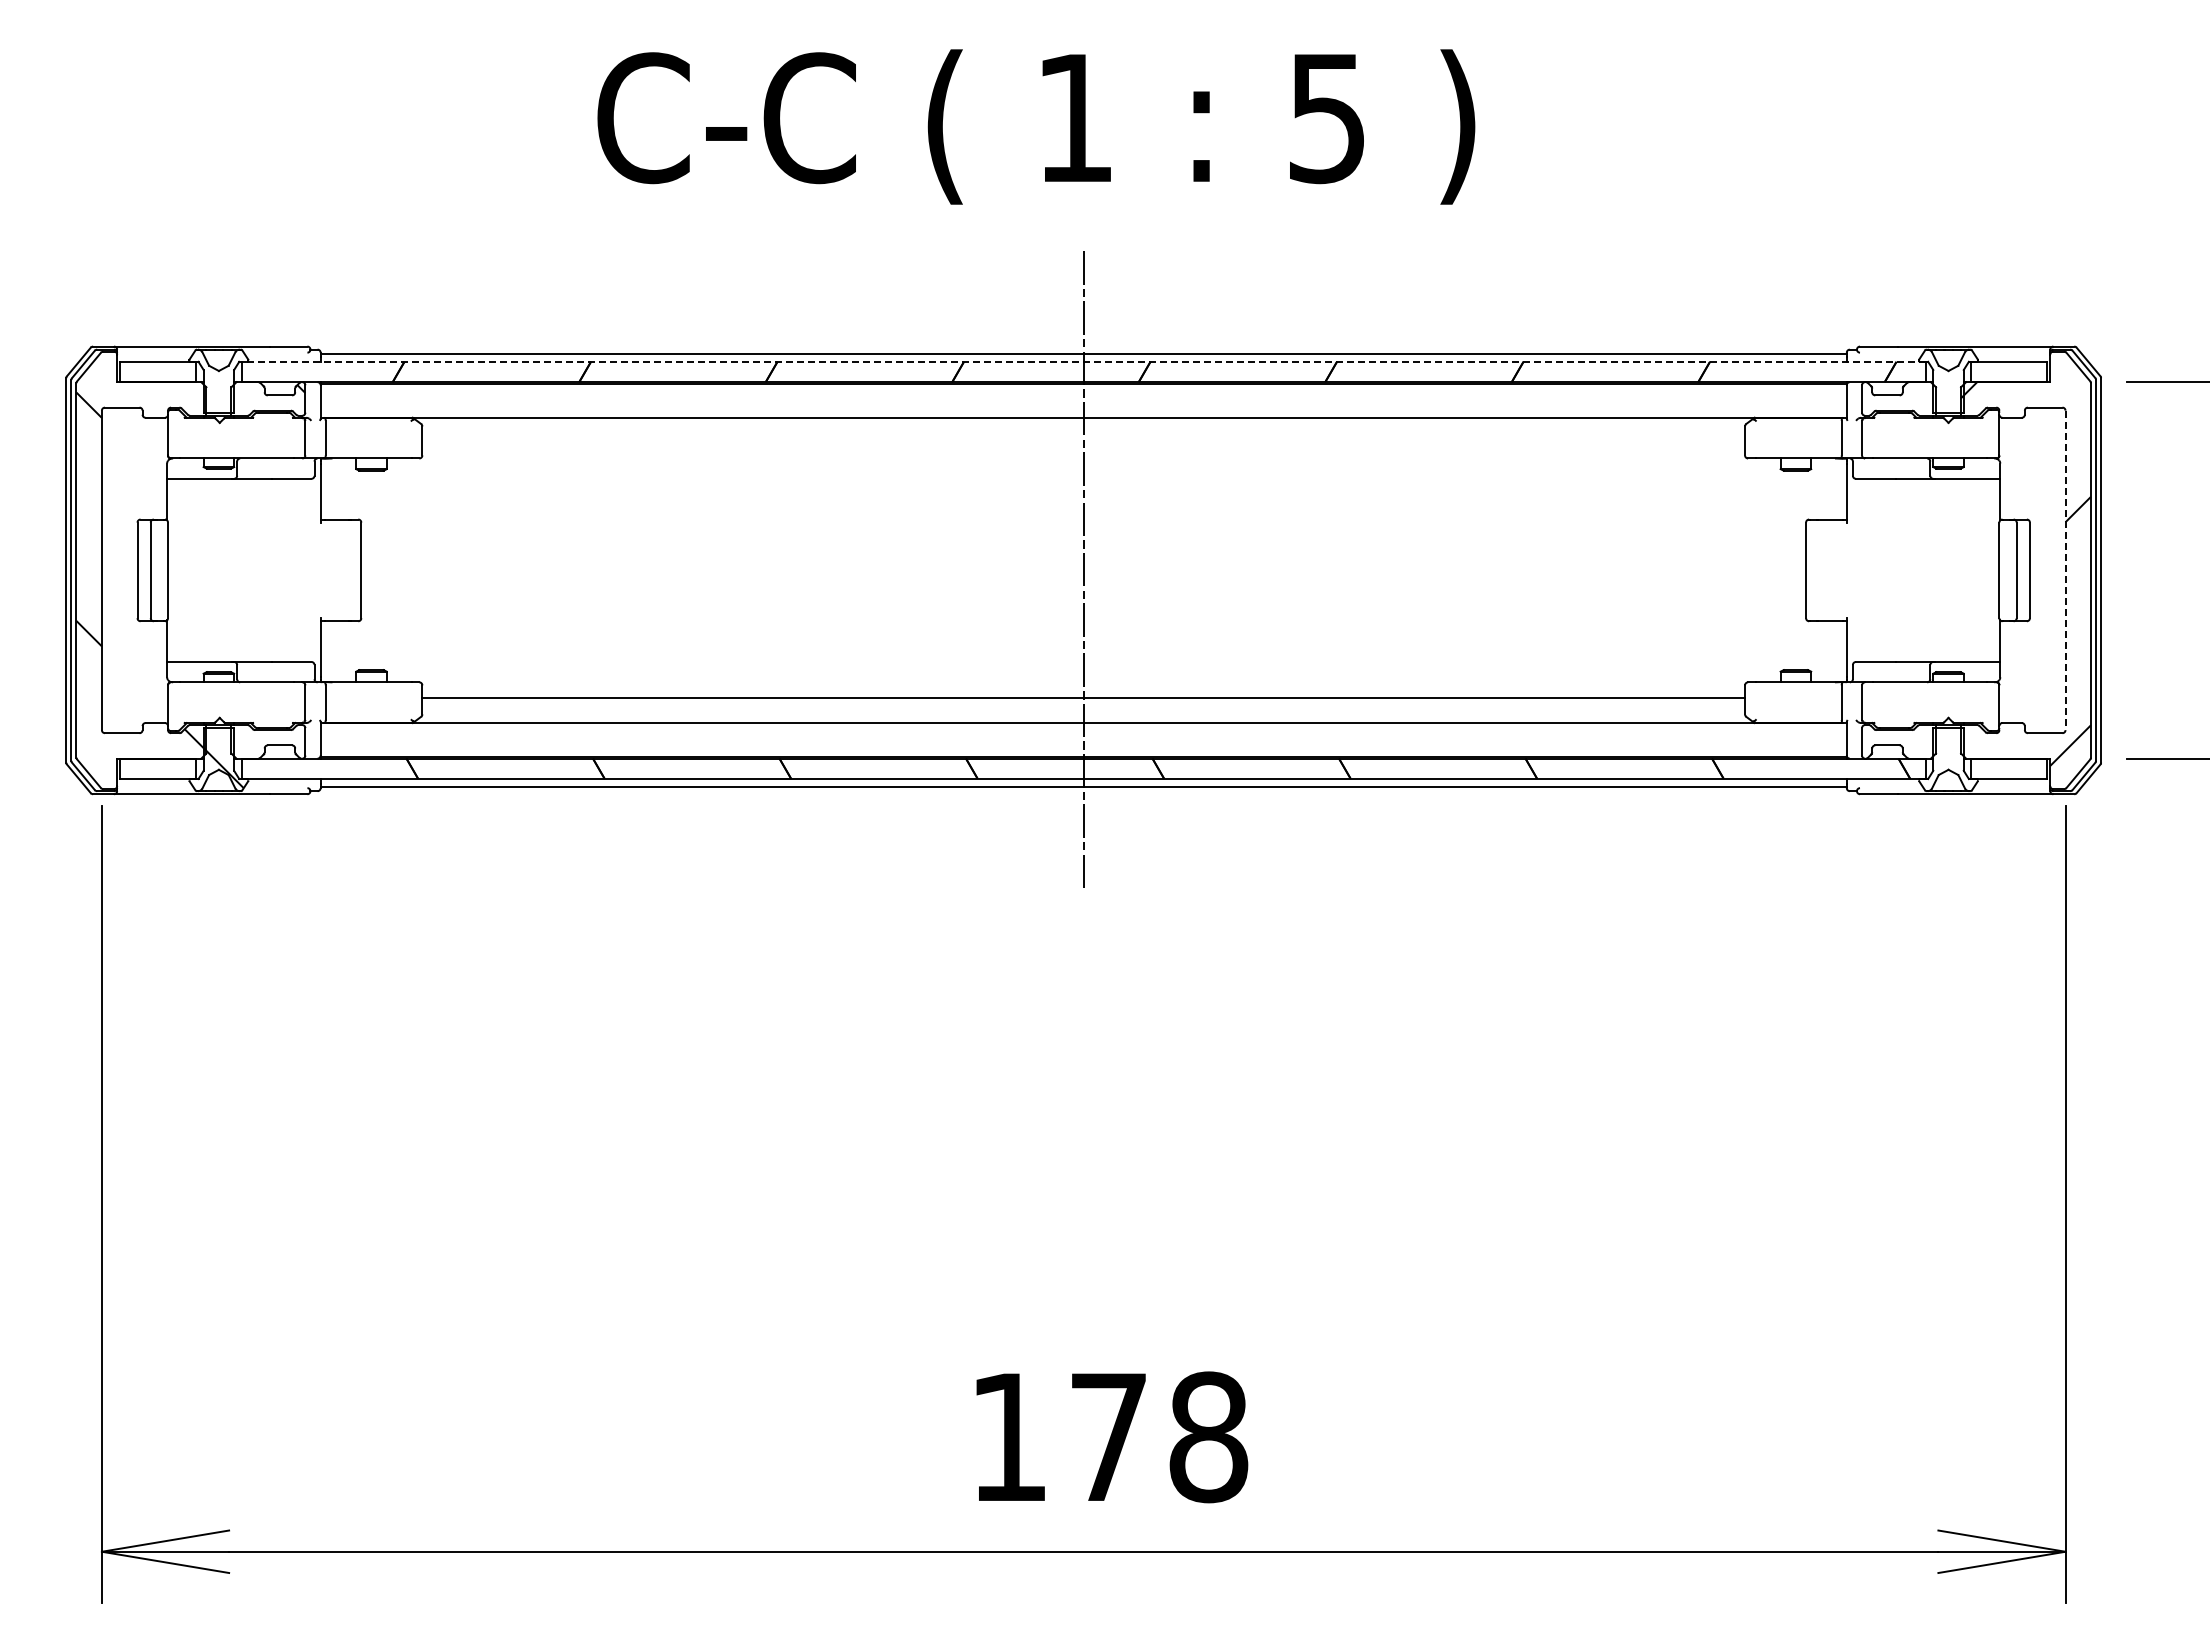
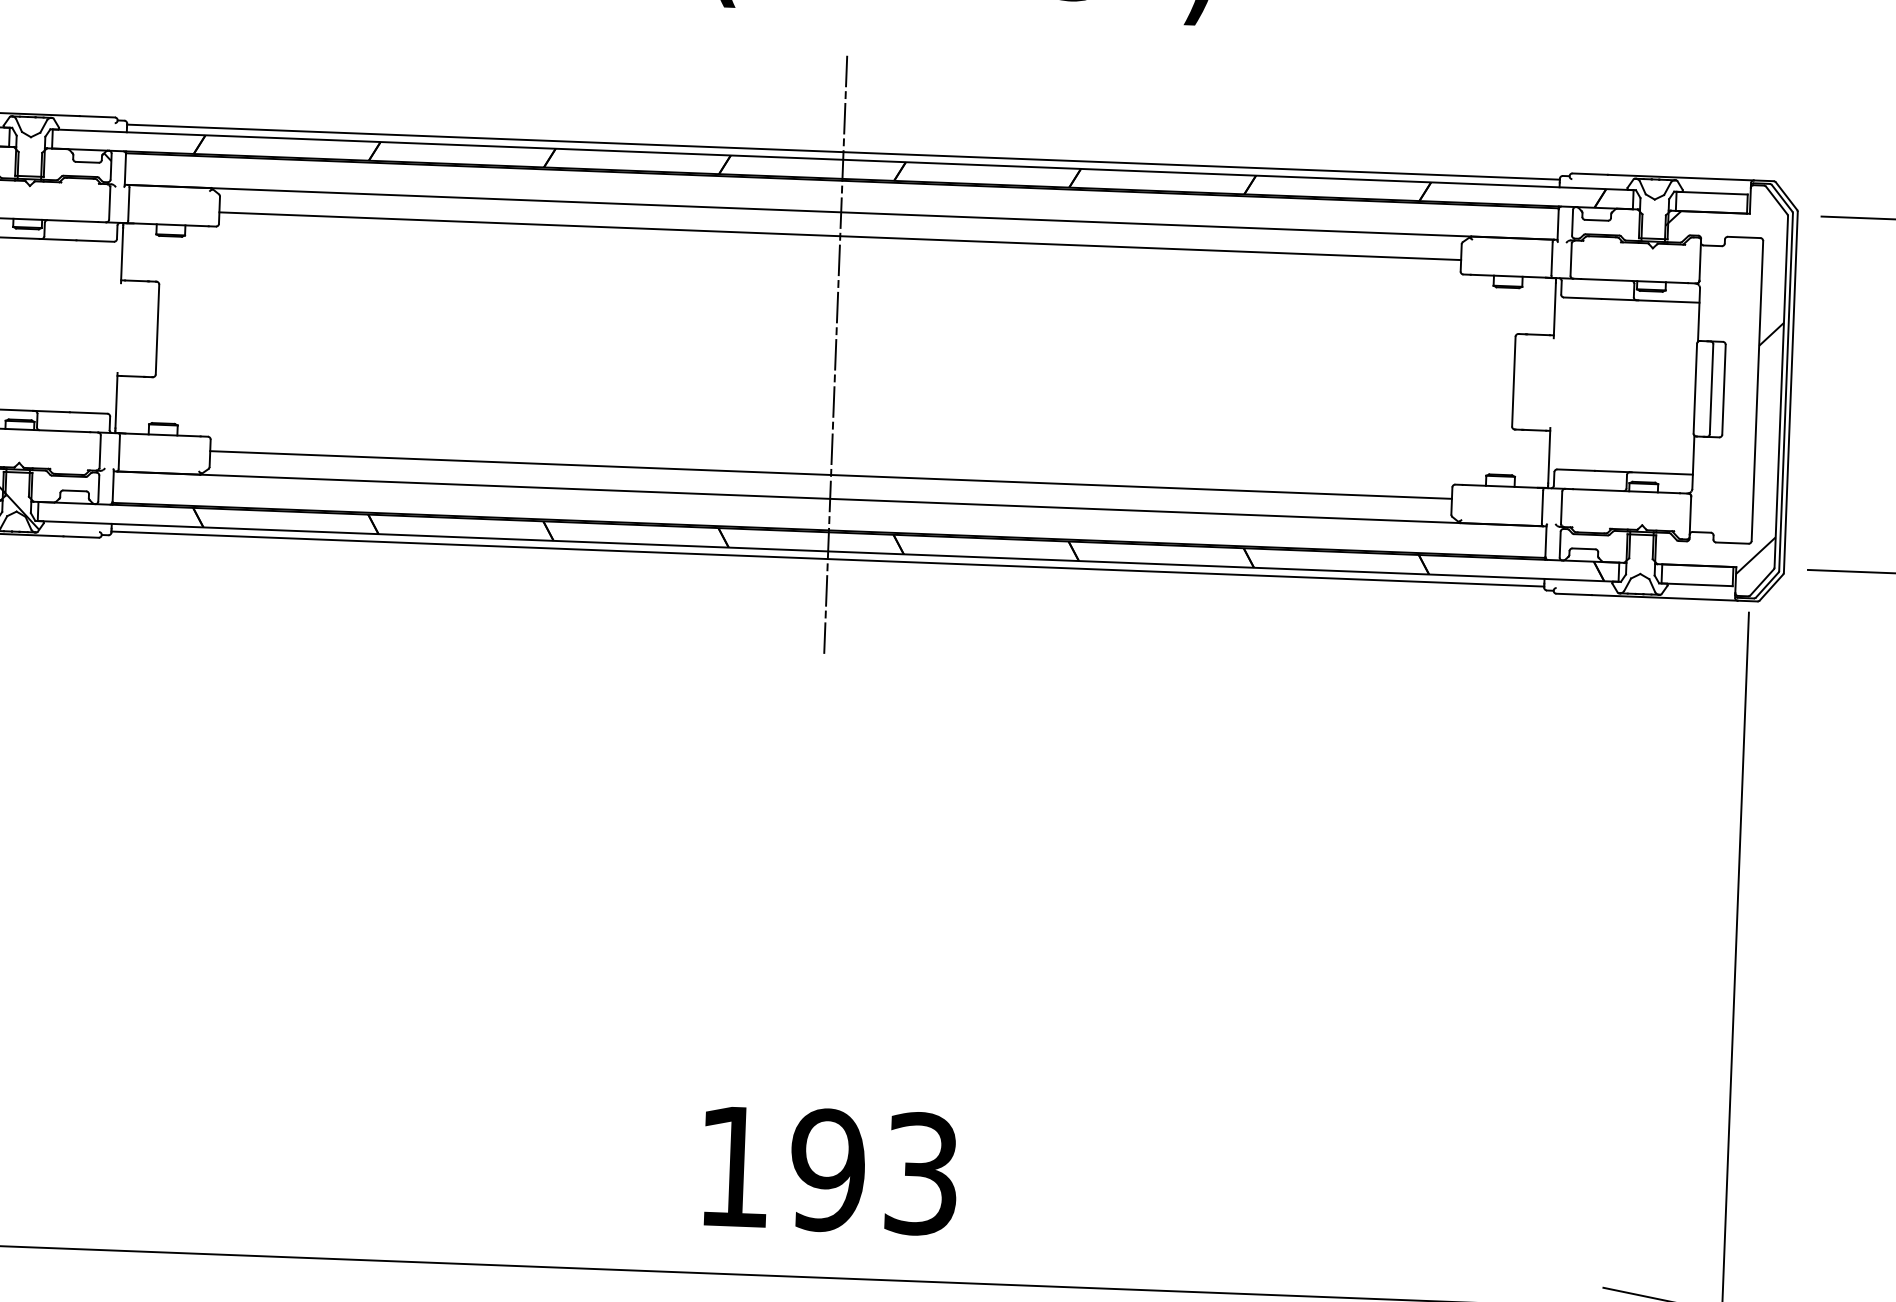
line: (1083, 361) -> (843, 159), dashed -> solid
line: (1083, 443) -> (840, 236), added
line: (2065, 570) -> (1757, 391), dashed -> solid
text: (1158, 1437) -> (874, 1172), 178 -> 193

